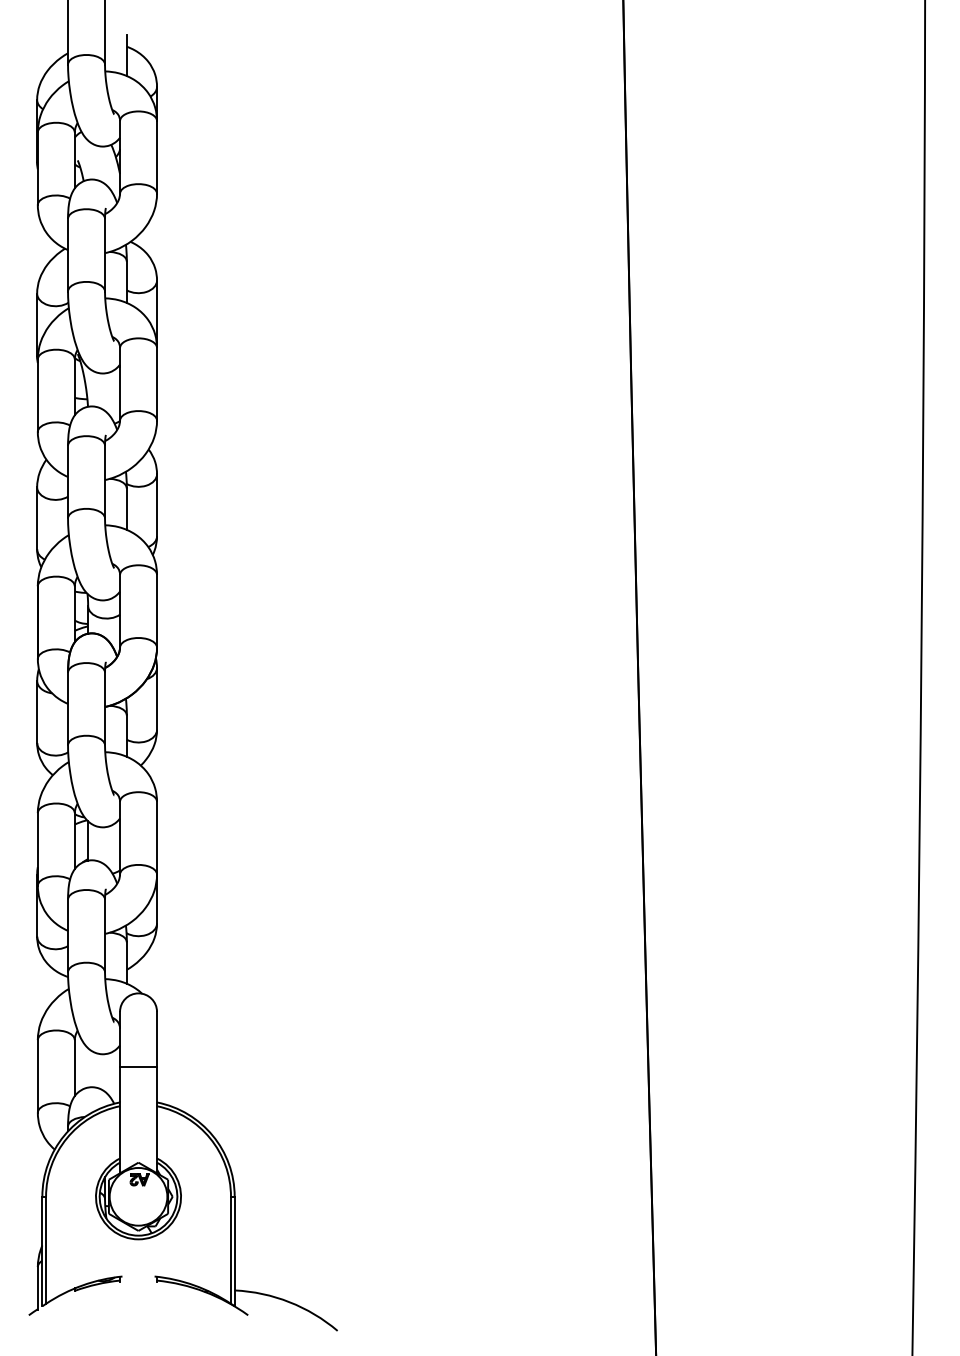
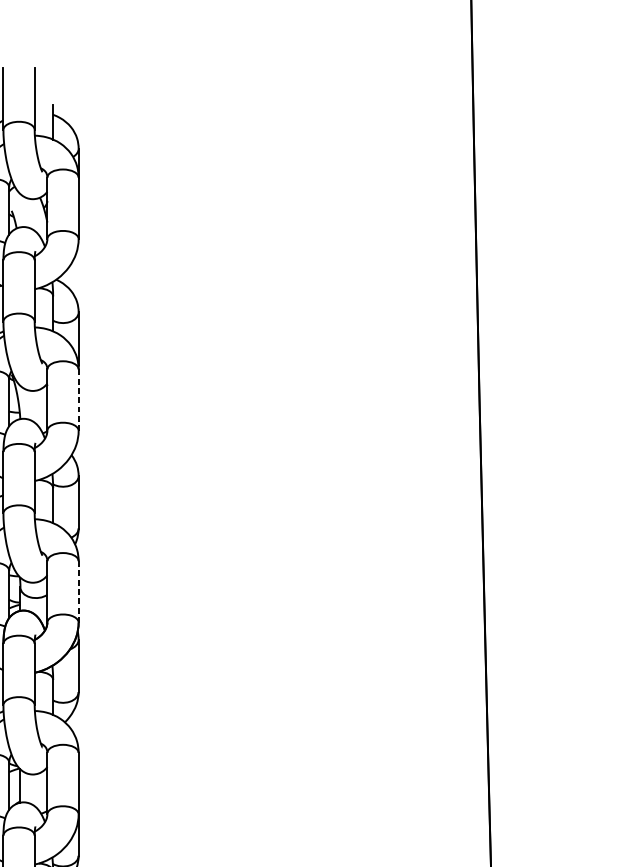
line: (157, 384) -> (79, 400), solid -> dashed
line: (157, 611) -> (79, 592), solid -> dashed

